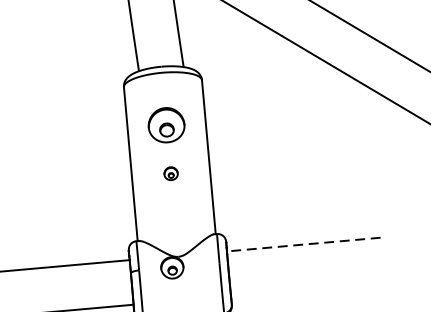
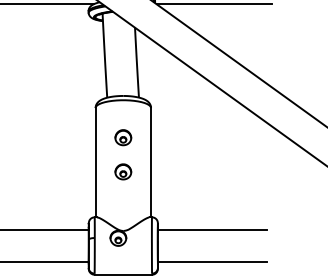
part: (166, 125) -> (123, 137), size x0.62
part: (171, 173) -> (123, 171), size x1.67
line: (303, 244) -> (212, 230), dashed -> solid
line: (306, 288) -> (211, 261), added

